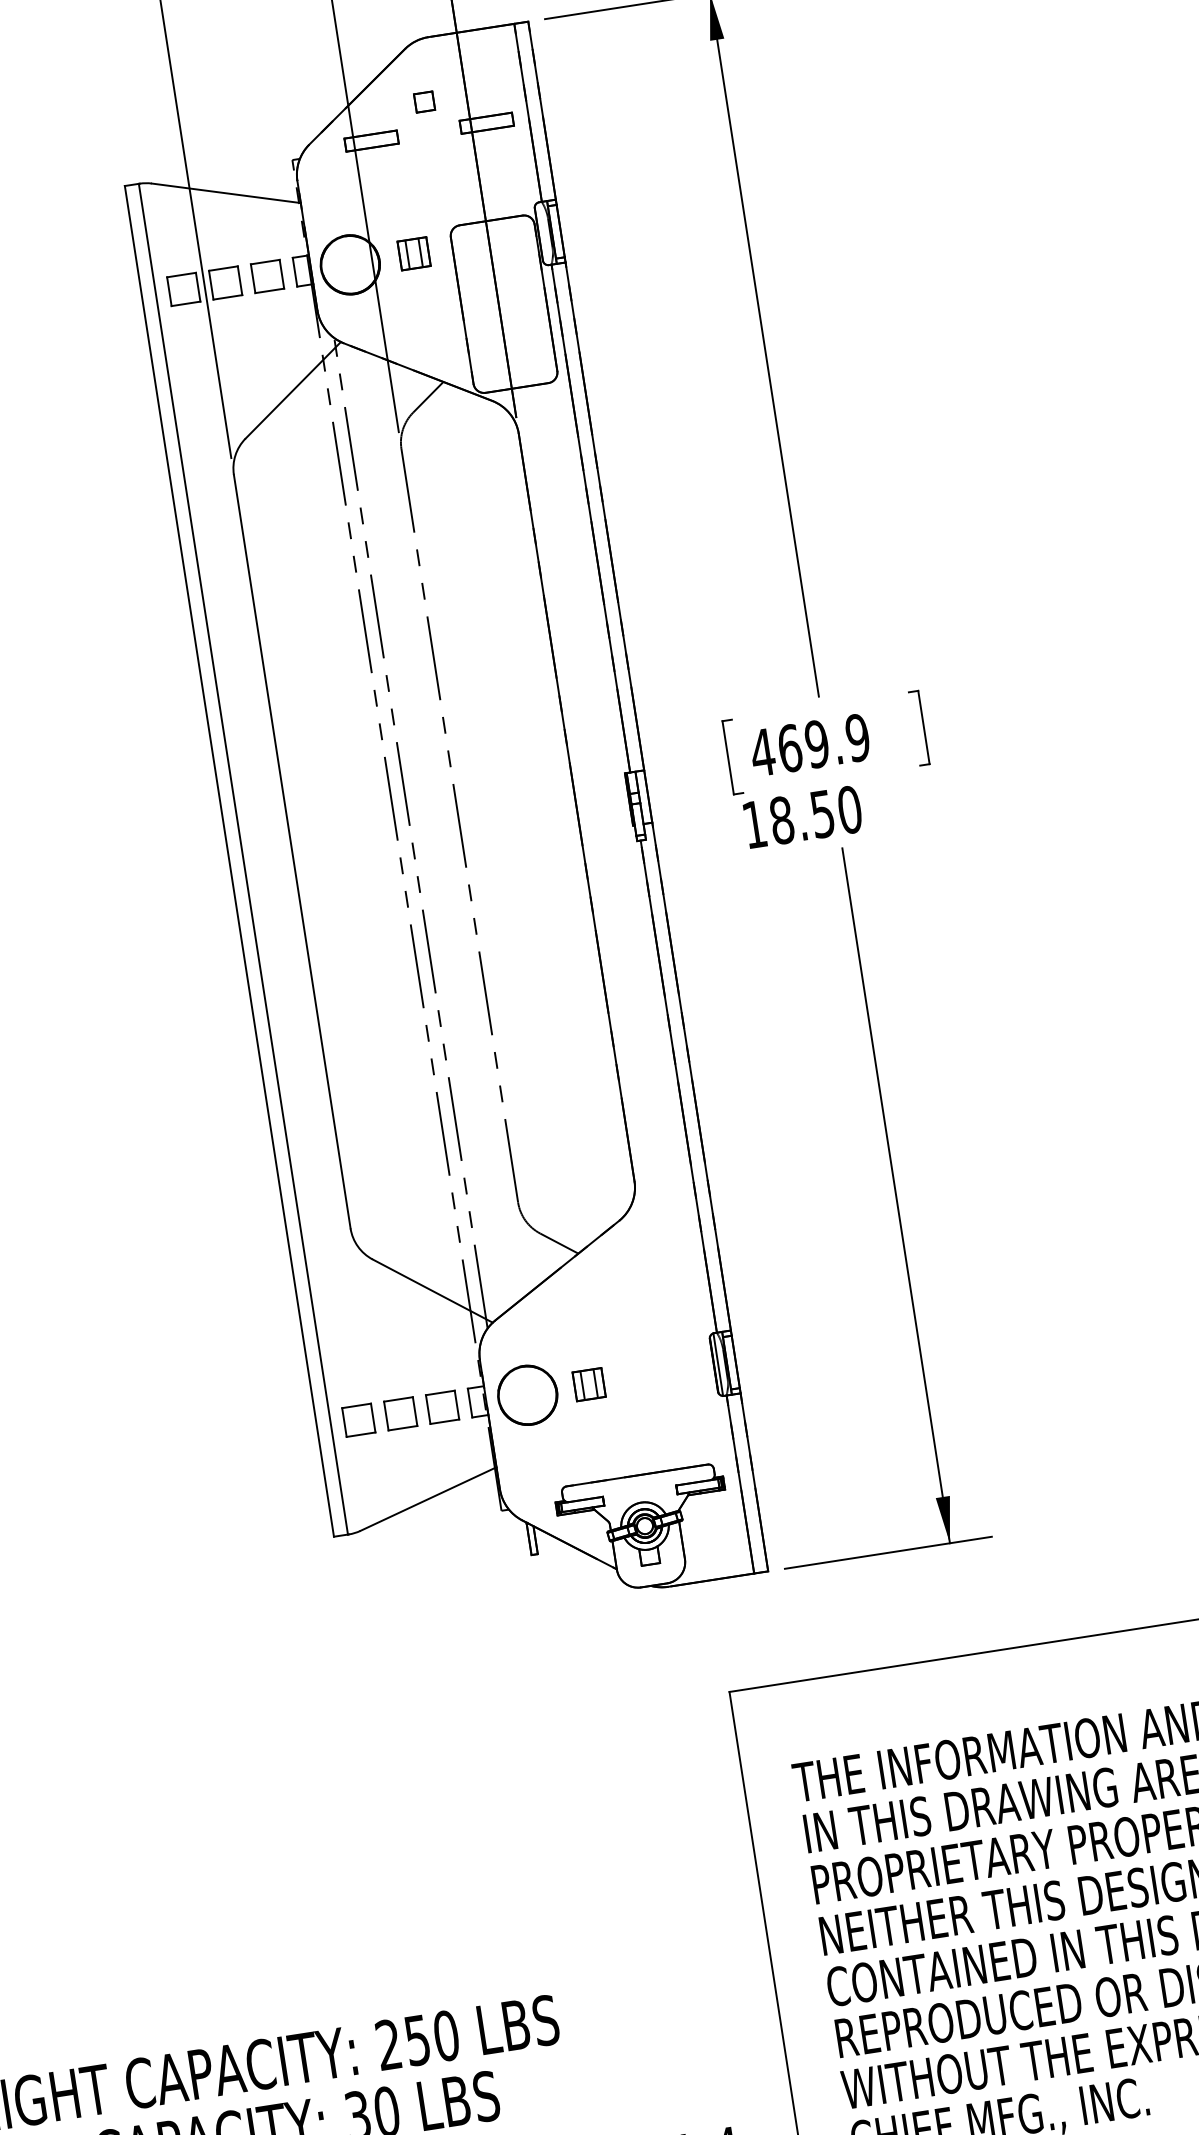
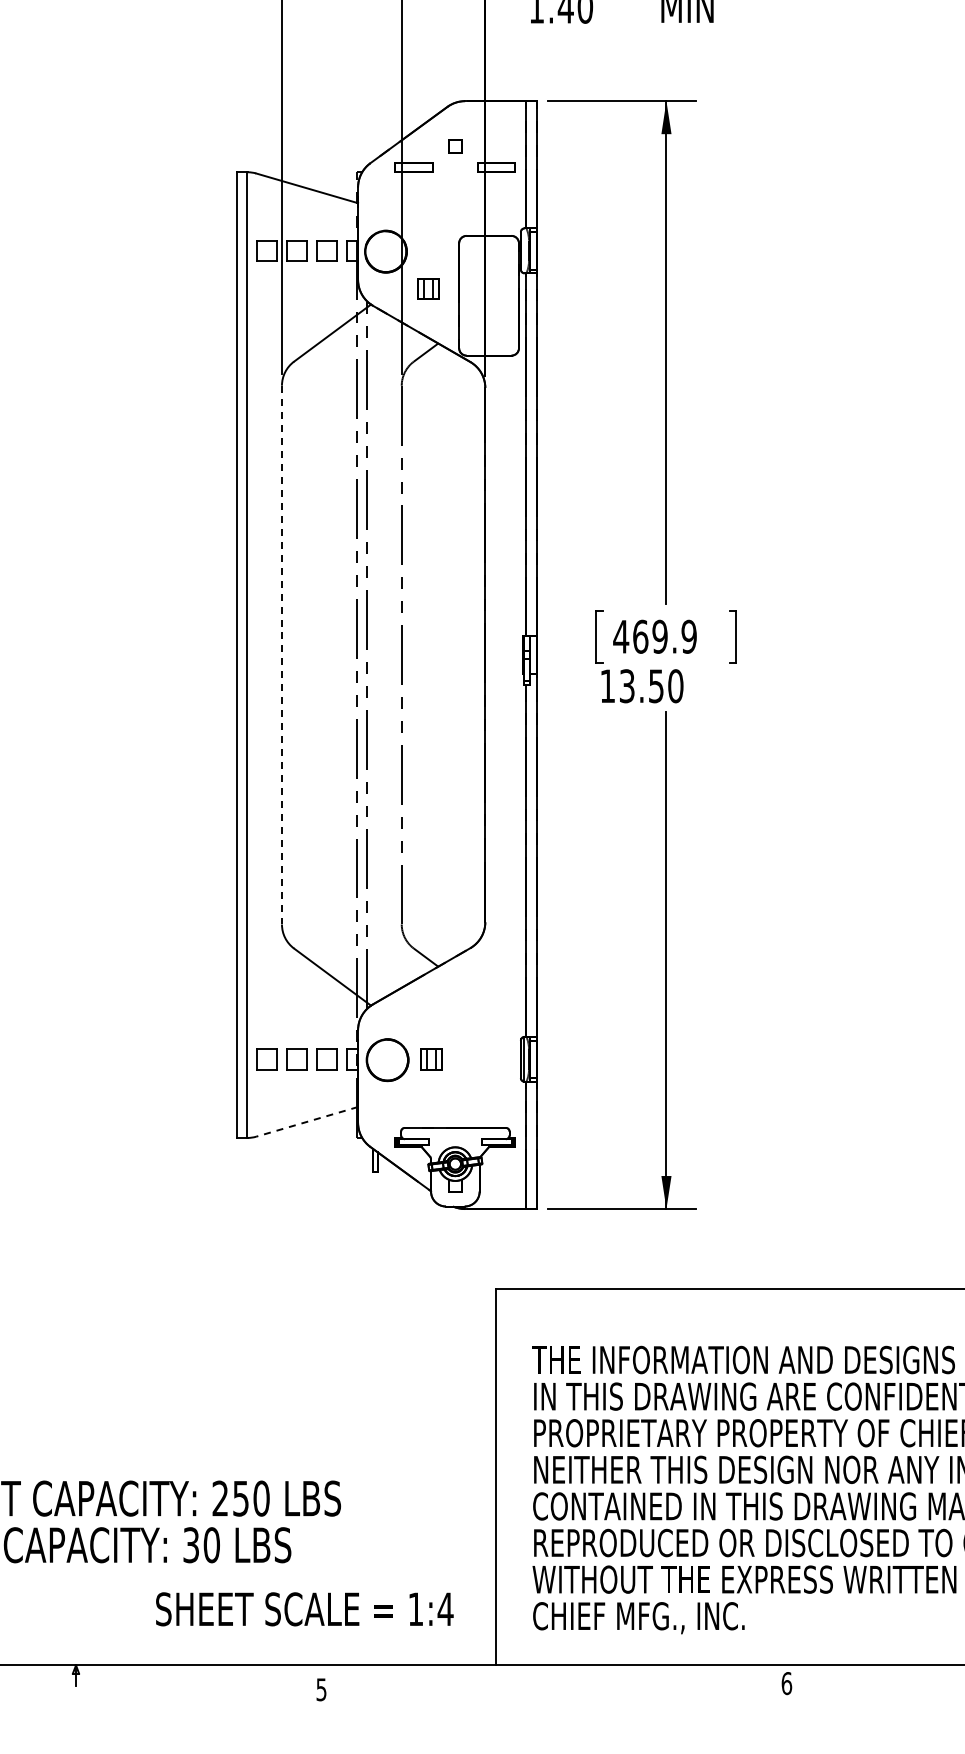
part: (413, 253) -> (428, 288), moved
text: (780, 820) -> (626, 686), 18.50 -> 13.50
line: (291, 852) -> (281, 655), solid -> dashed
line: (427, 1500) -> (306, 1122), solid -> dashed

